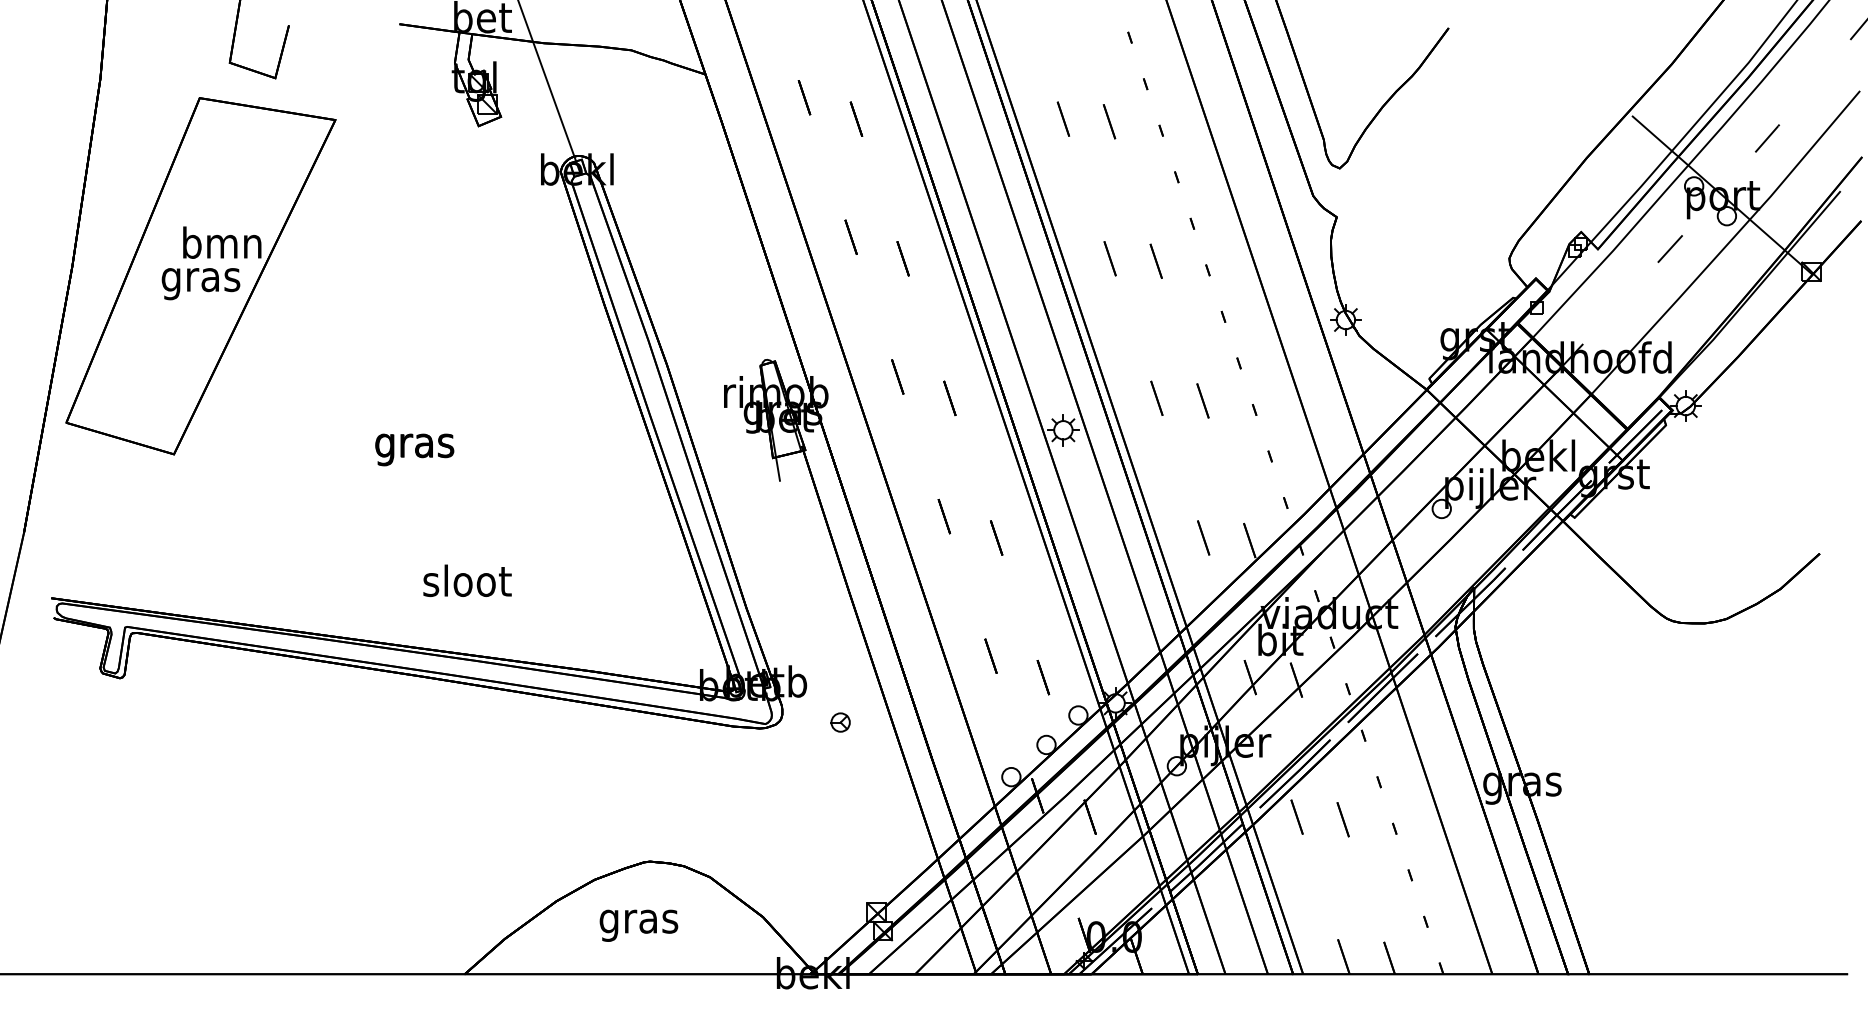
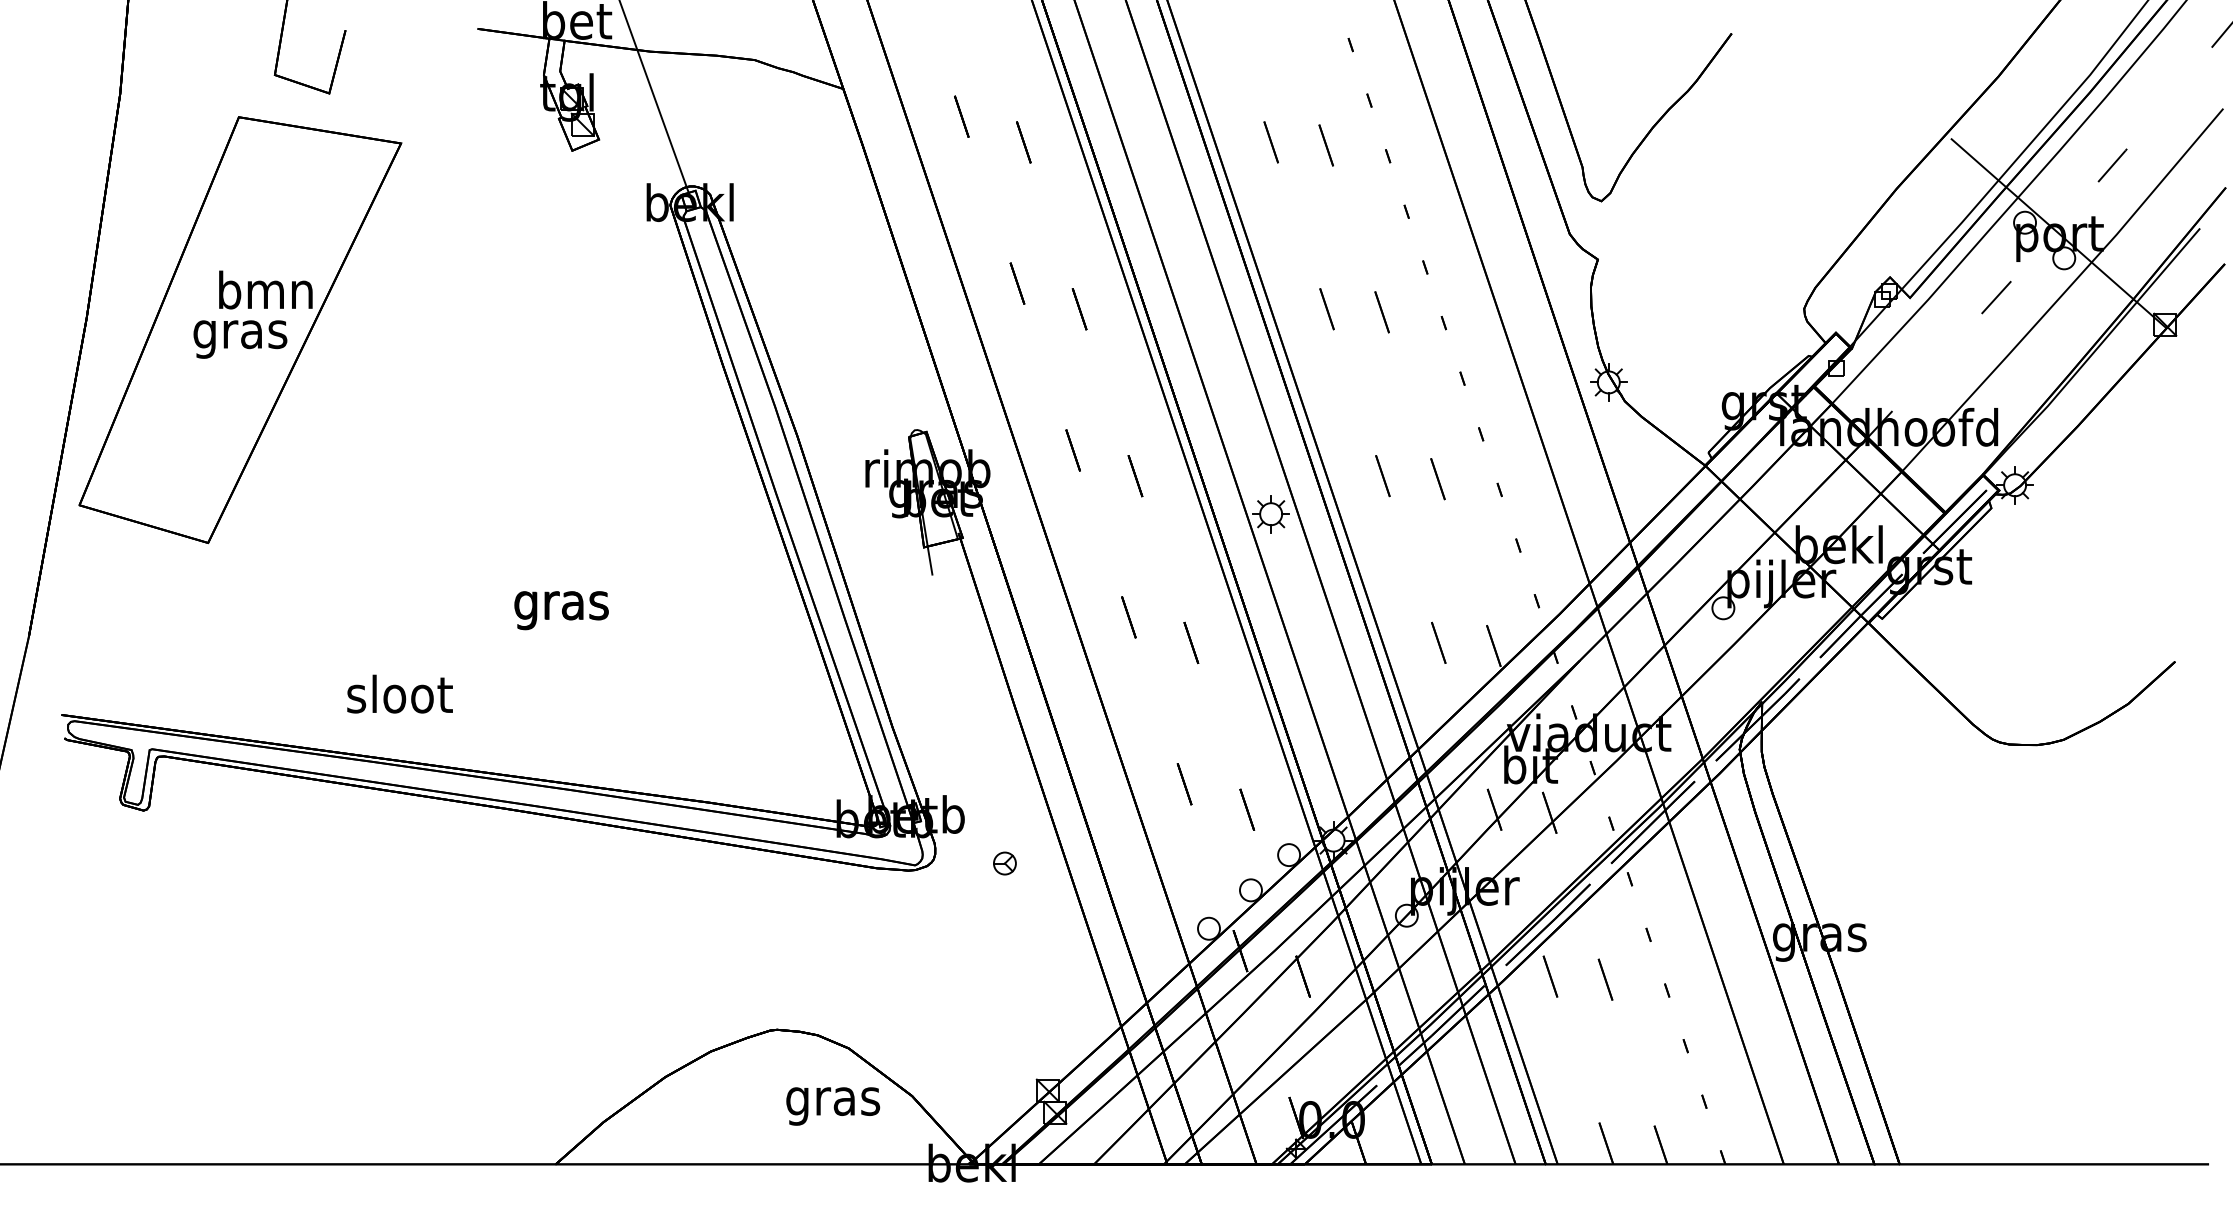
text: (414, 449) -> (561, 610), moved
text: (467, 580) -> (399, 693), moved
text: (638, 925) -> (832, 1106), moved

